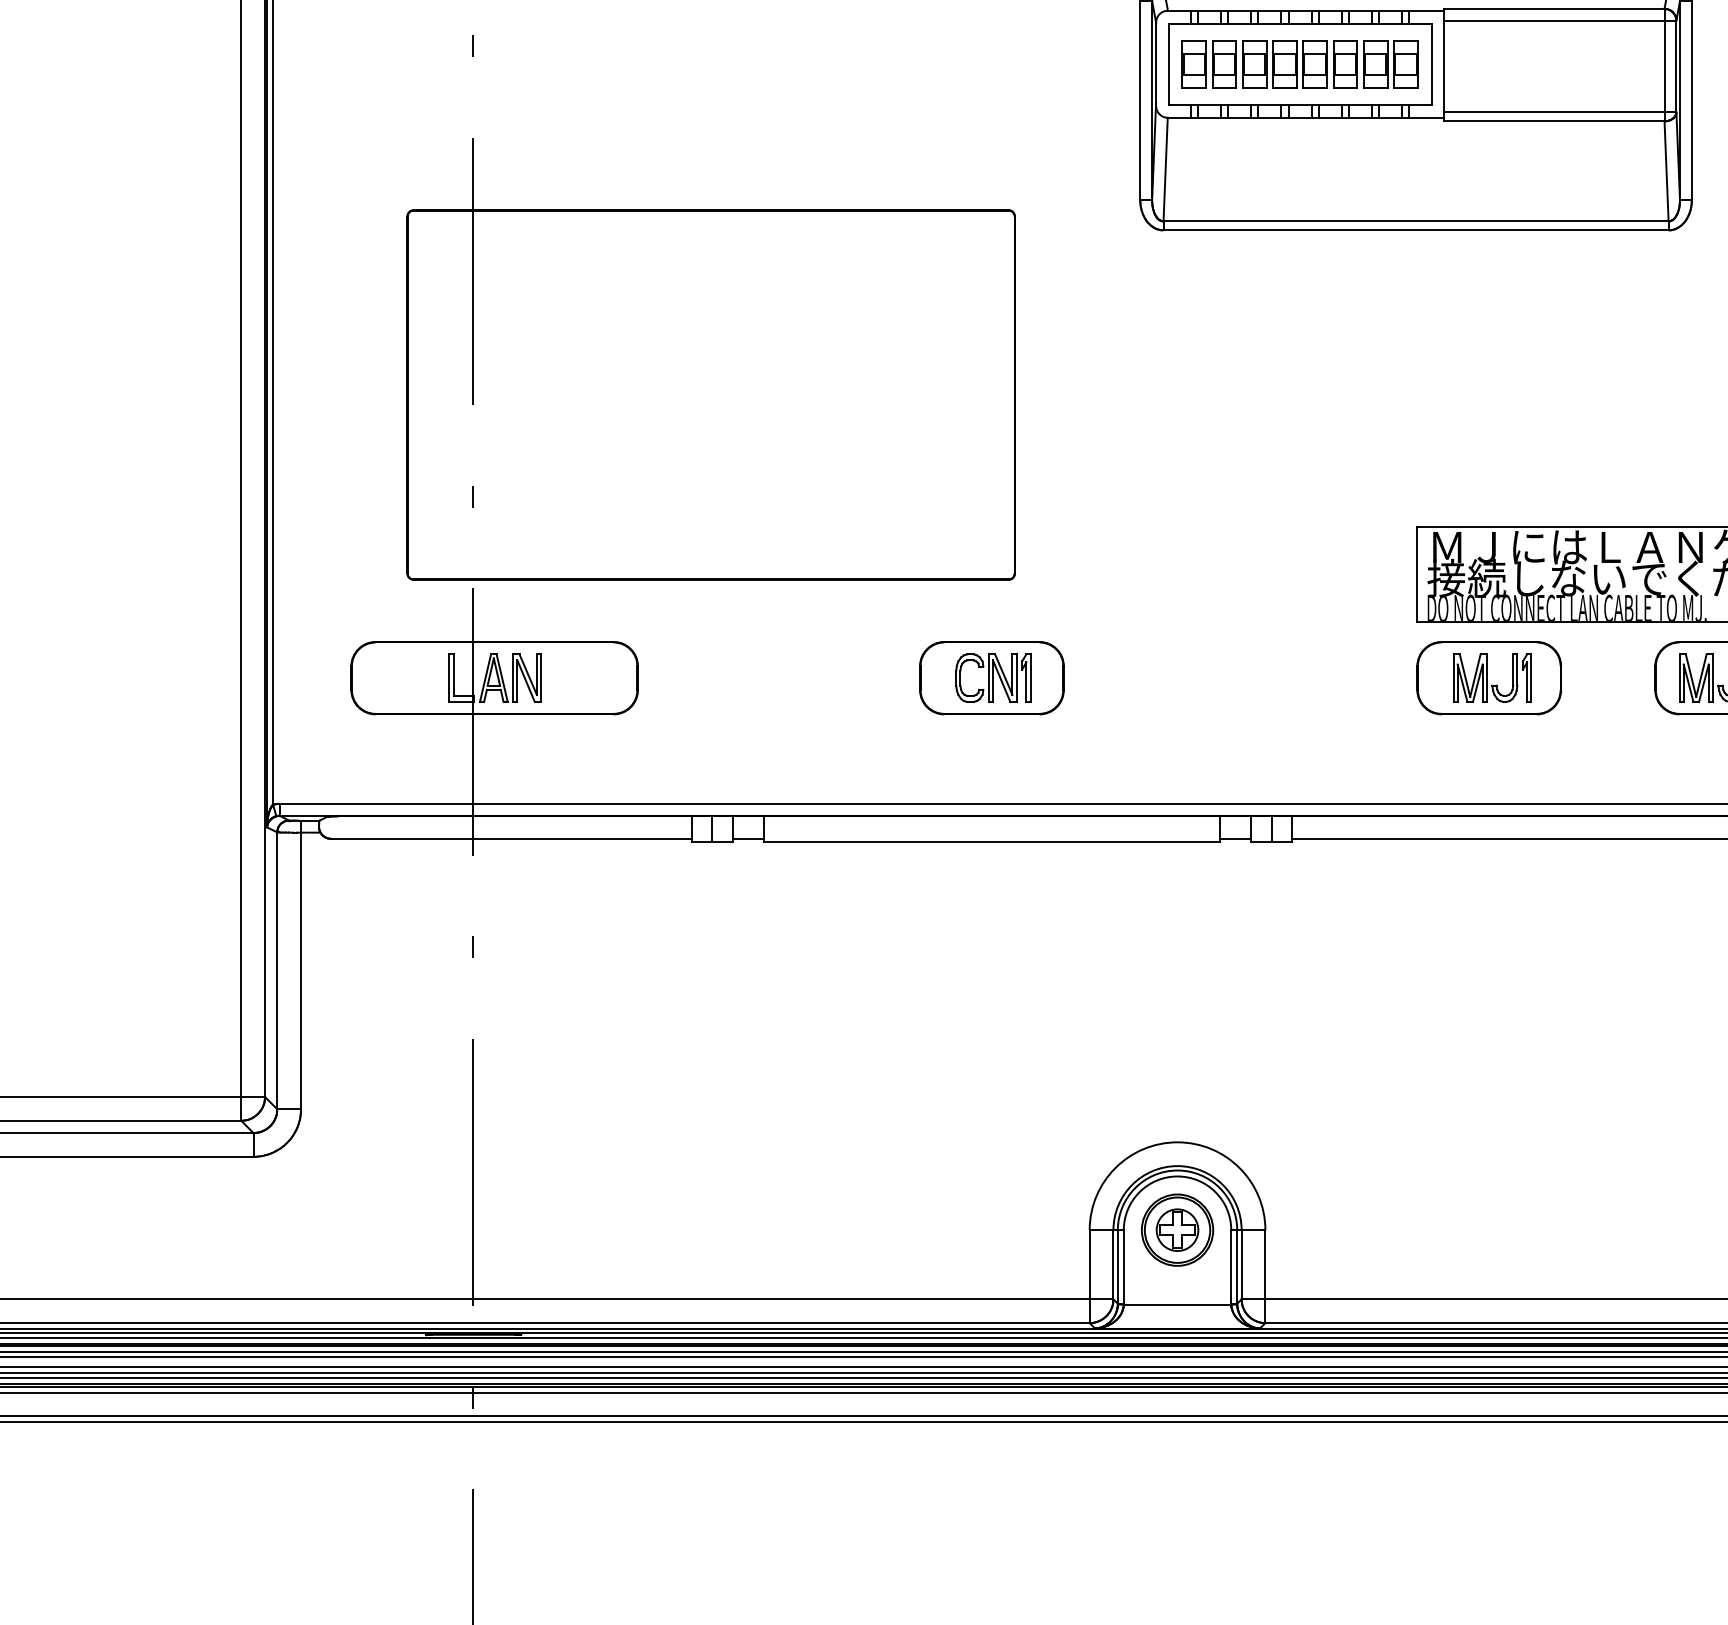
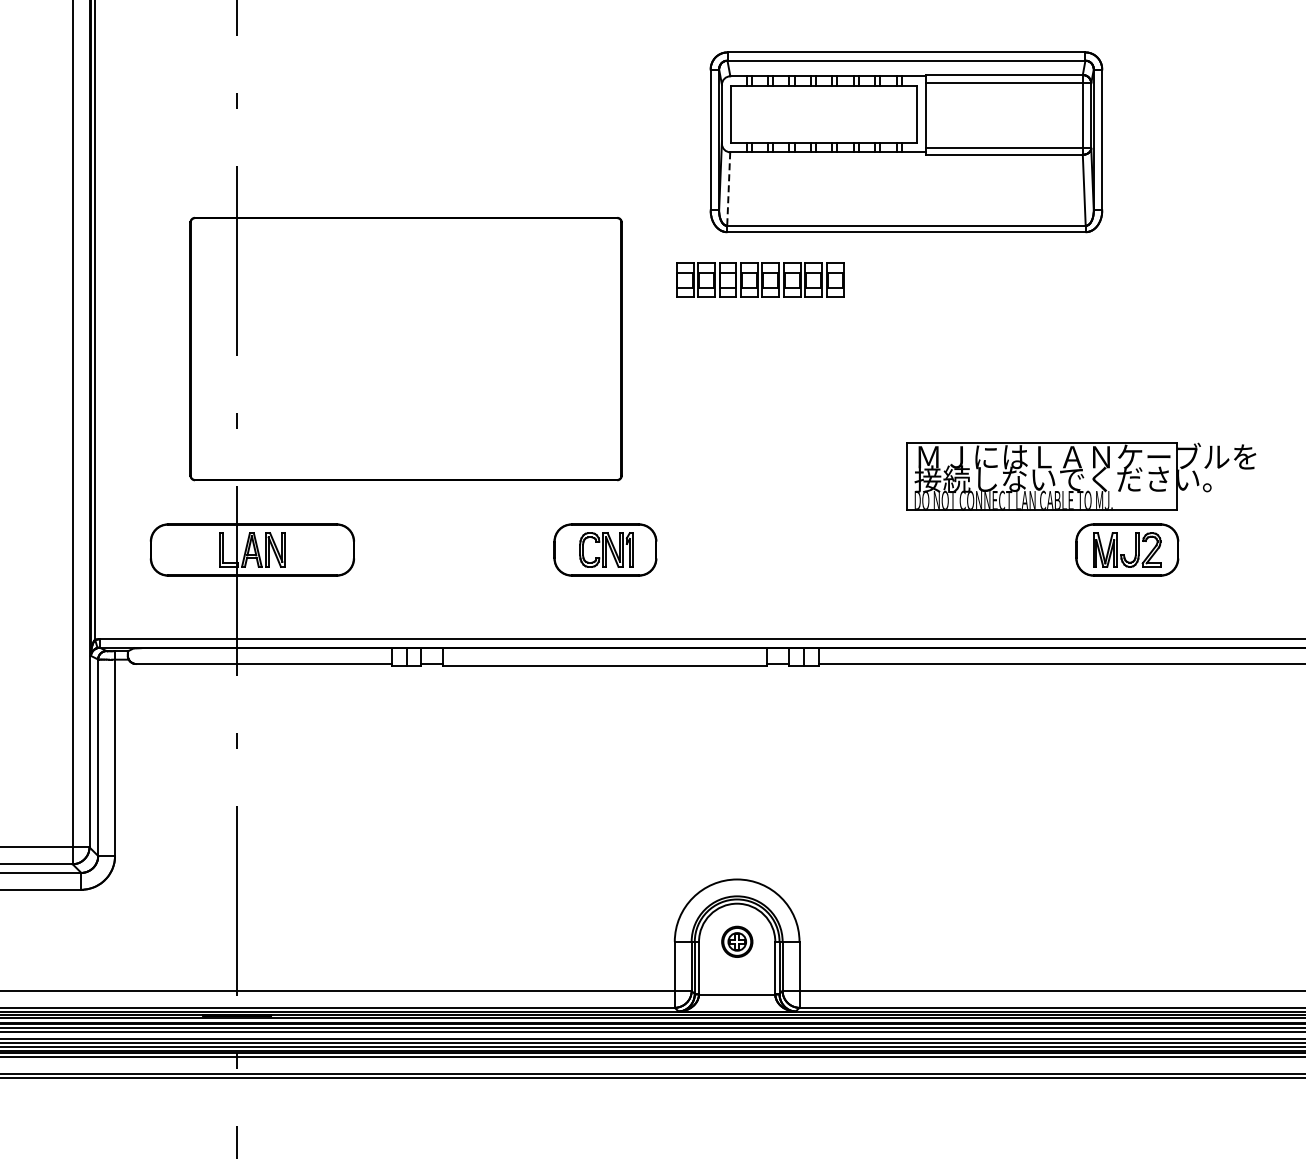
part: (1300, 63) -> (760, 279), moved
line: (1165, 170) -> (728, 189), solid -> dashed
part: (1489, 677) -> (958, 549), removed
part: (1178, 1229) -> (737, 941), size x0.6

